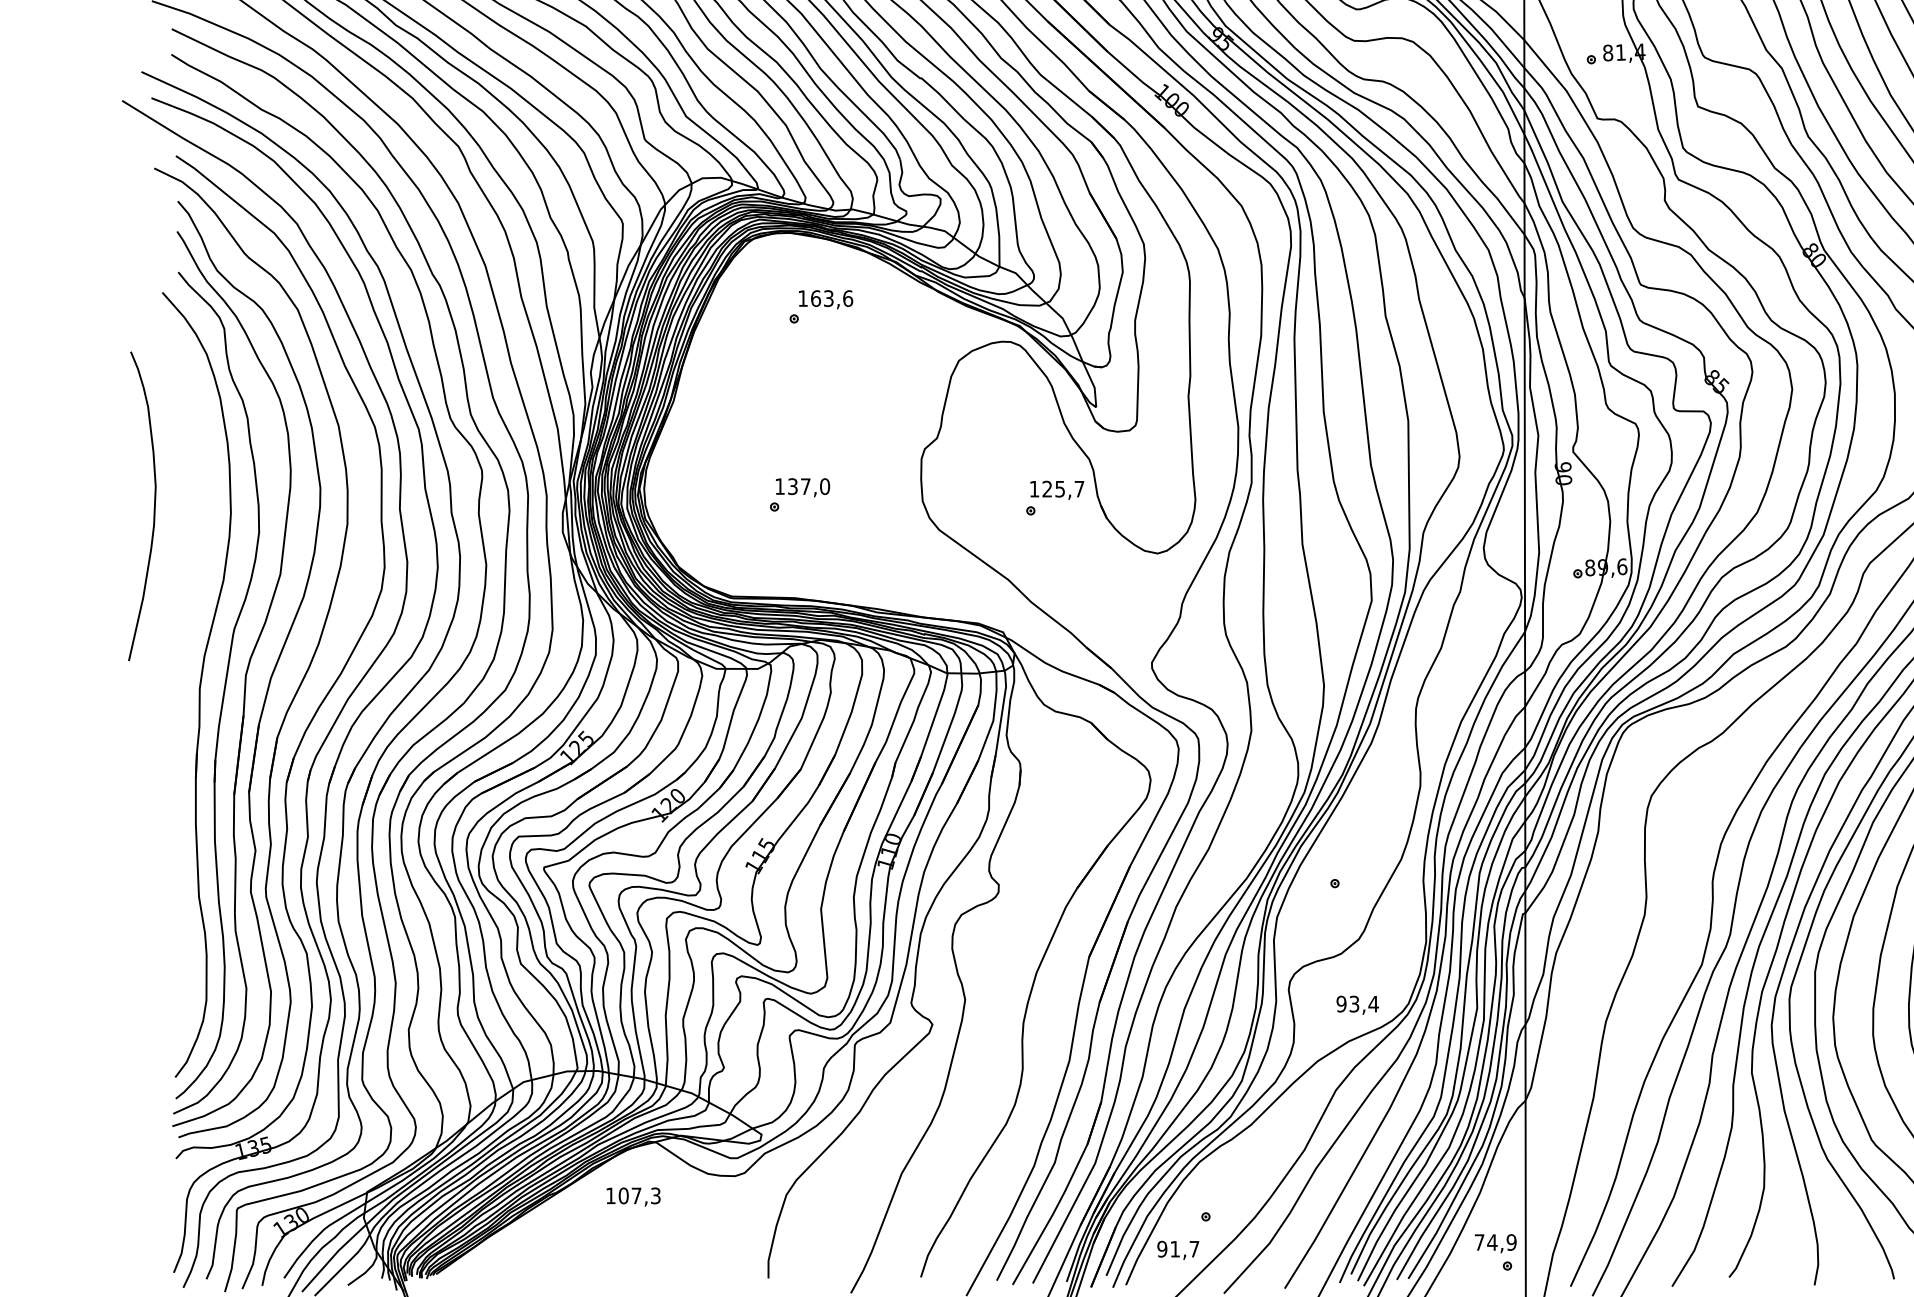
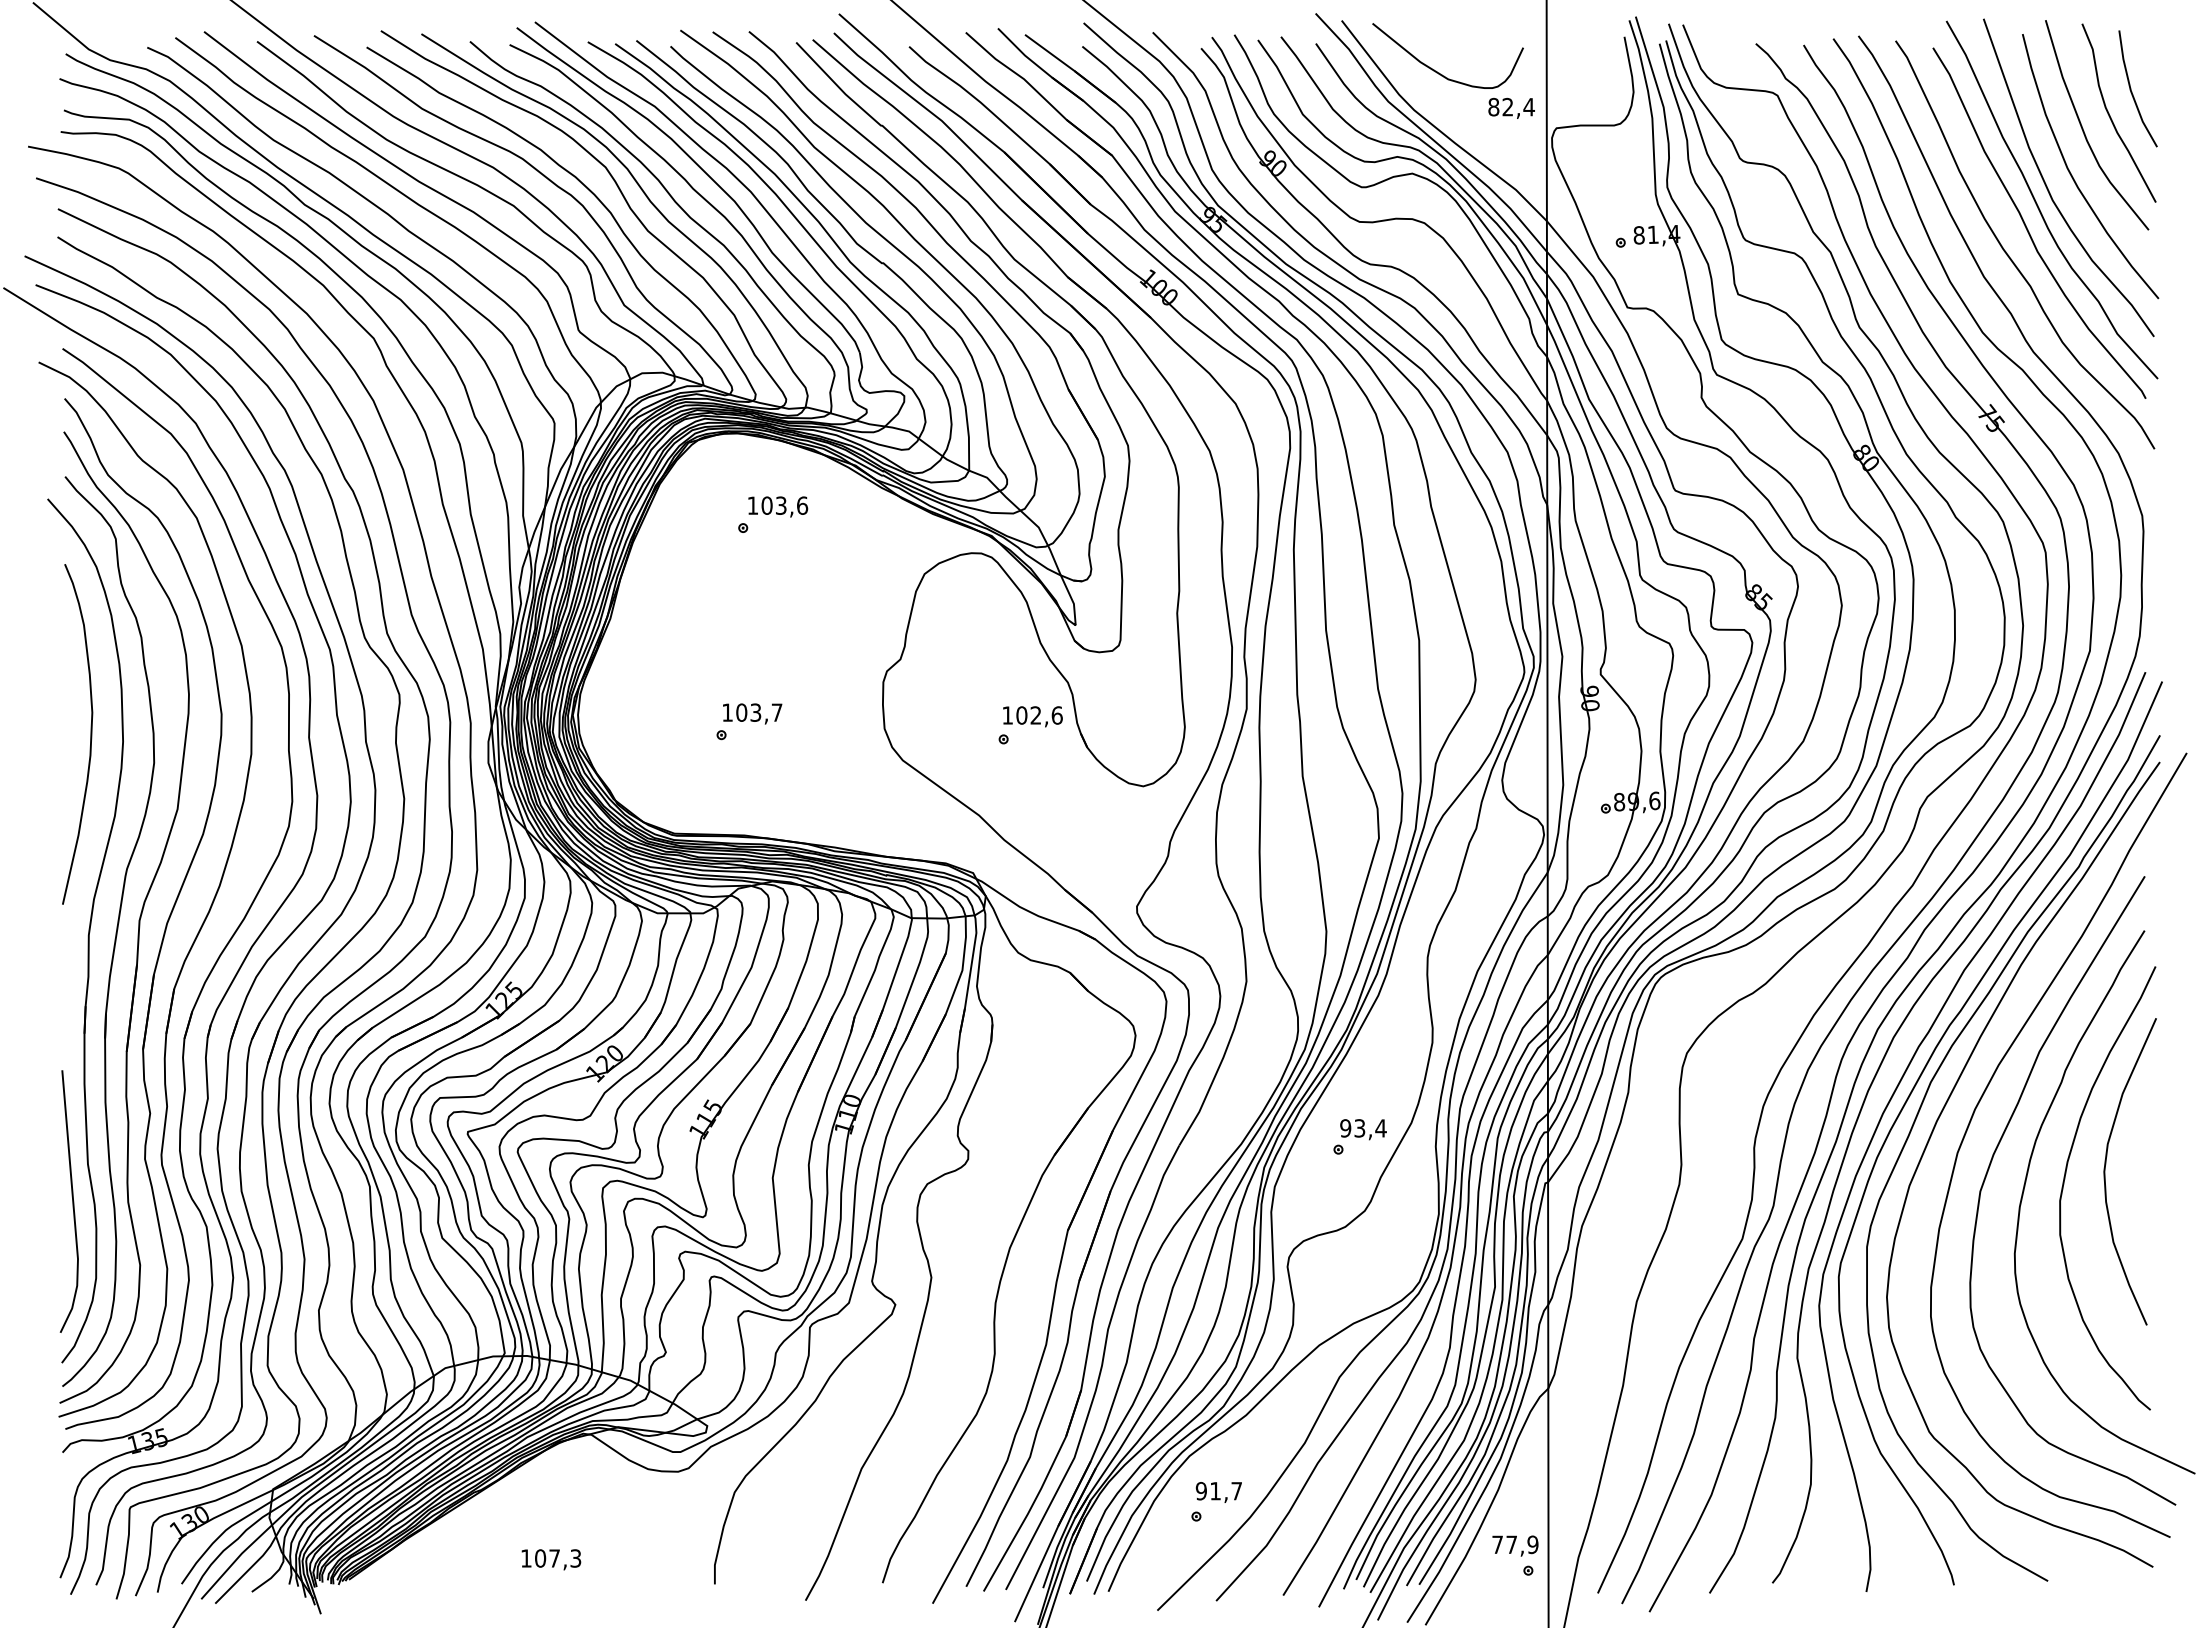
text: (815, 298) -> (766, 505), 163,6 -> 103,6
text: (809, 486) -> (759, 712), 137,0 -> 103,7
text: (1063, 489) -> (1039, 715), 125,7 -> 102,6
curve: (154, 506) -> (90, 734), moved
line: (184, 930) -> (72, 1201), added
text: (1357, 1005) -> (1363, 1129), moved
text: (633, 1196) -> (551, 1559), moved
text: (1492, 1242) -> (1511, 1544), 74,9 -> 77,9
text: (1177, 1250) -> (1218, 1492), moved

